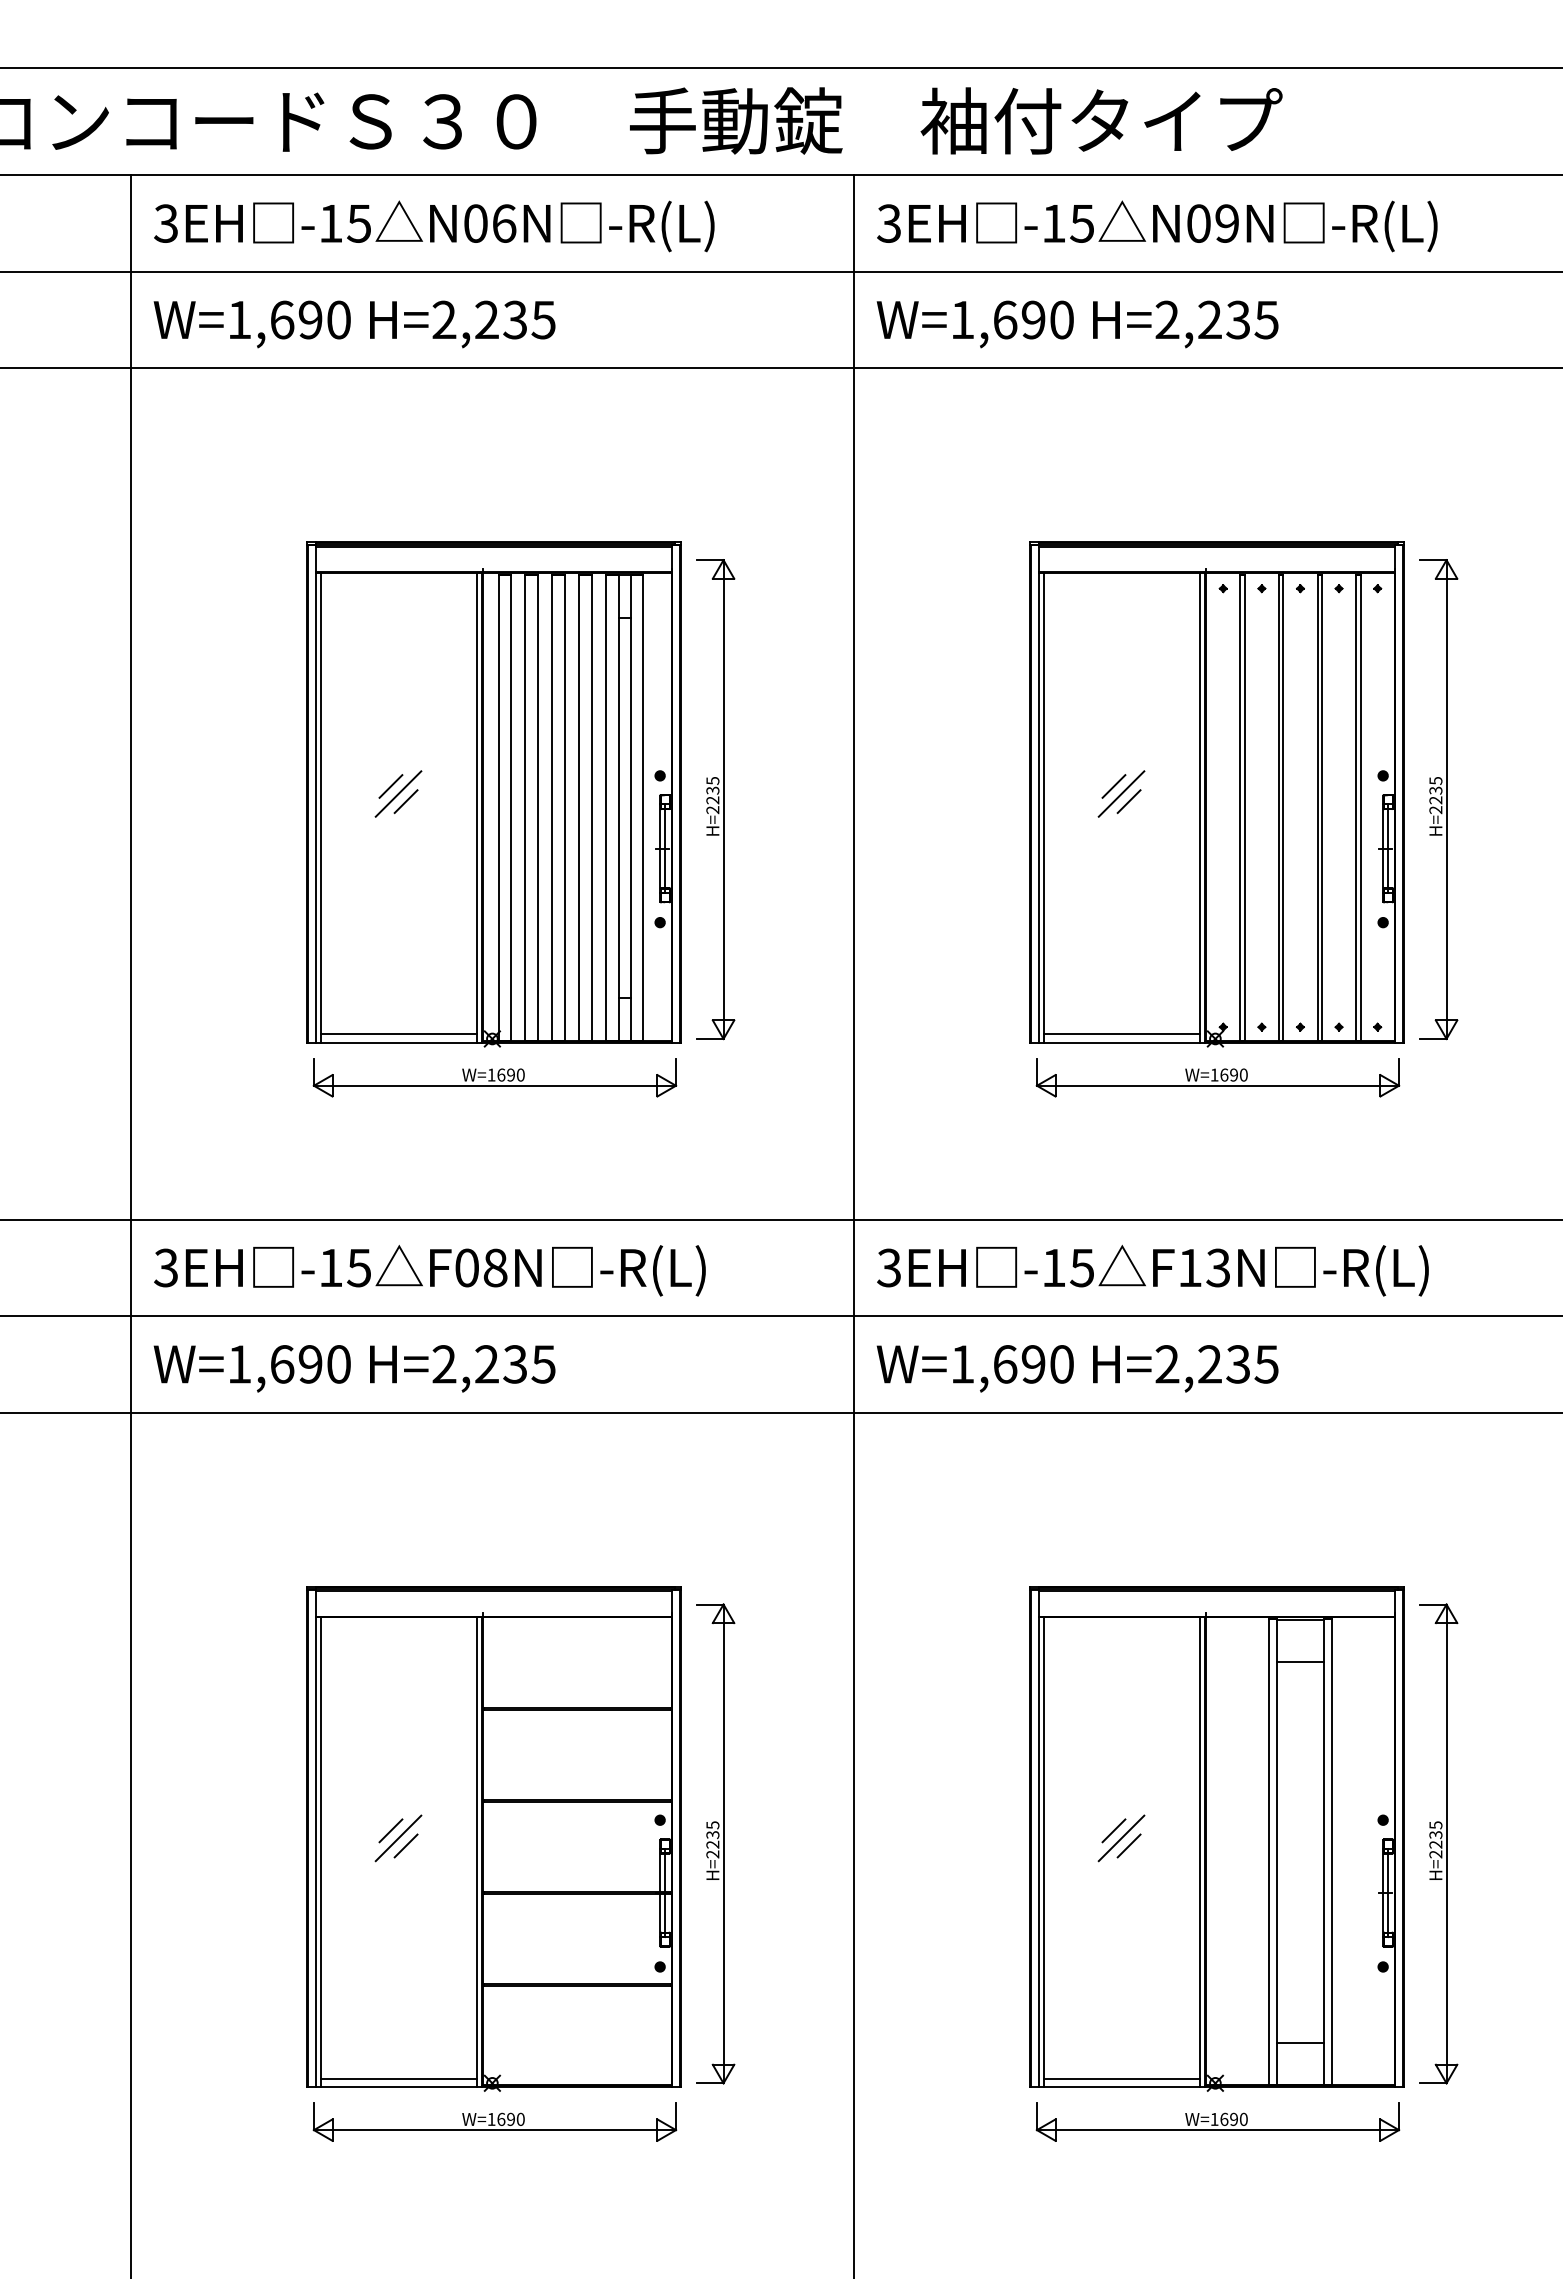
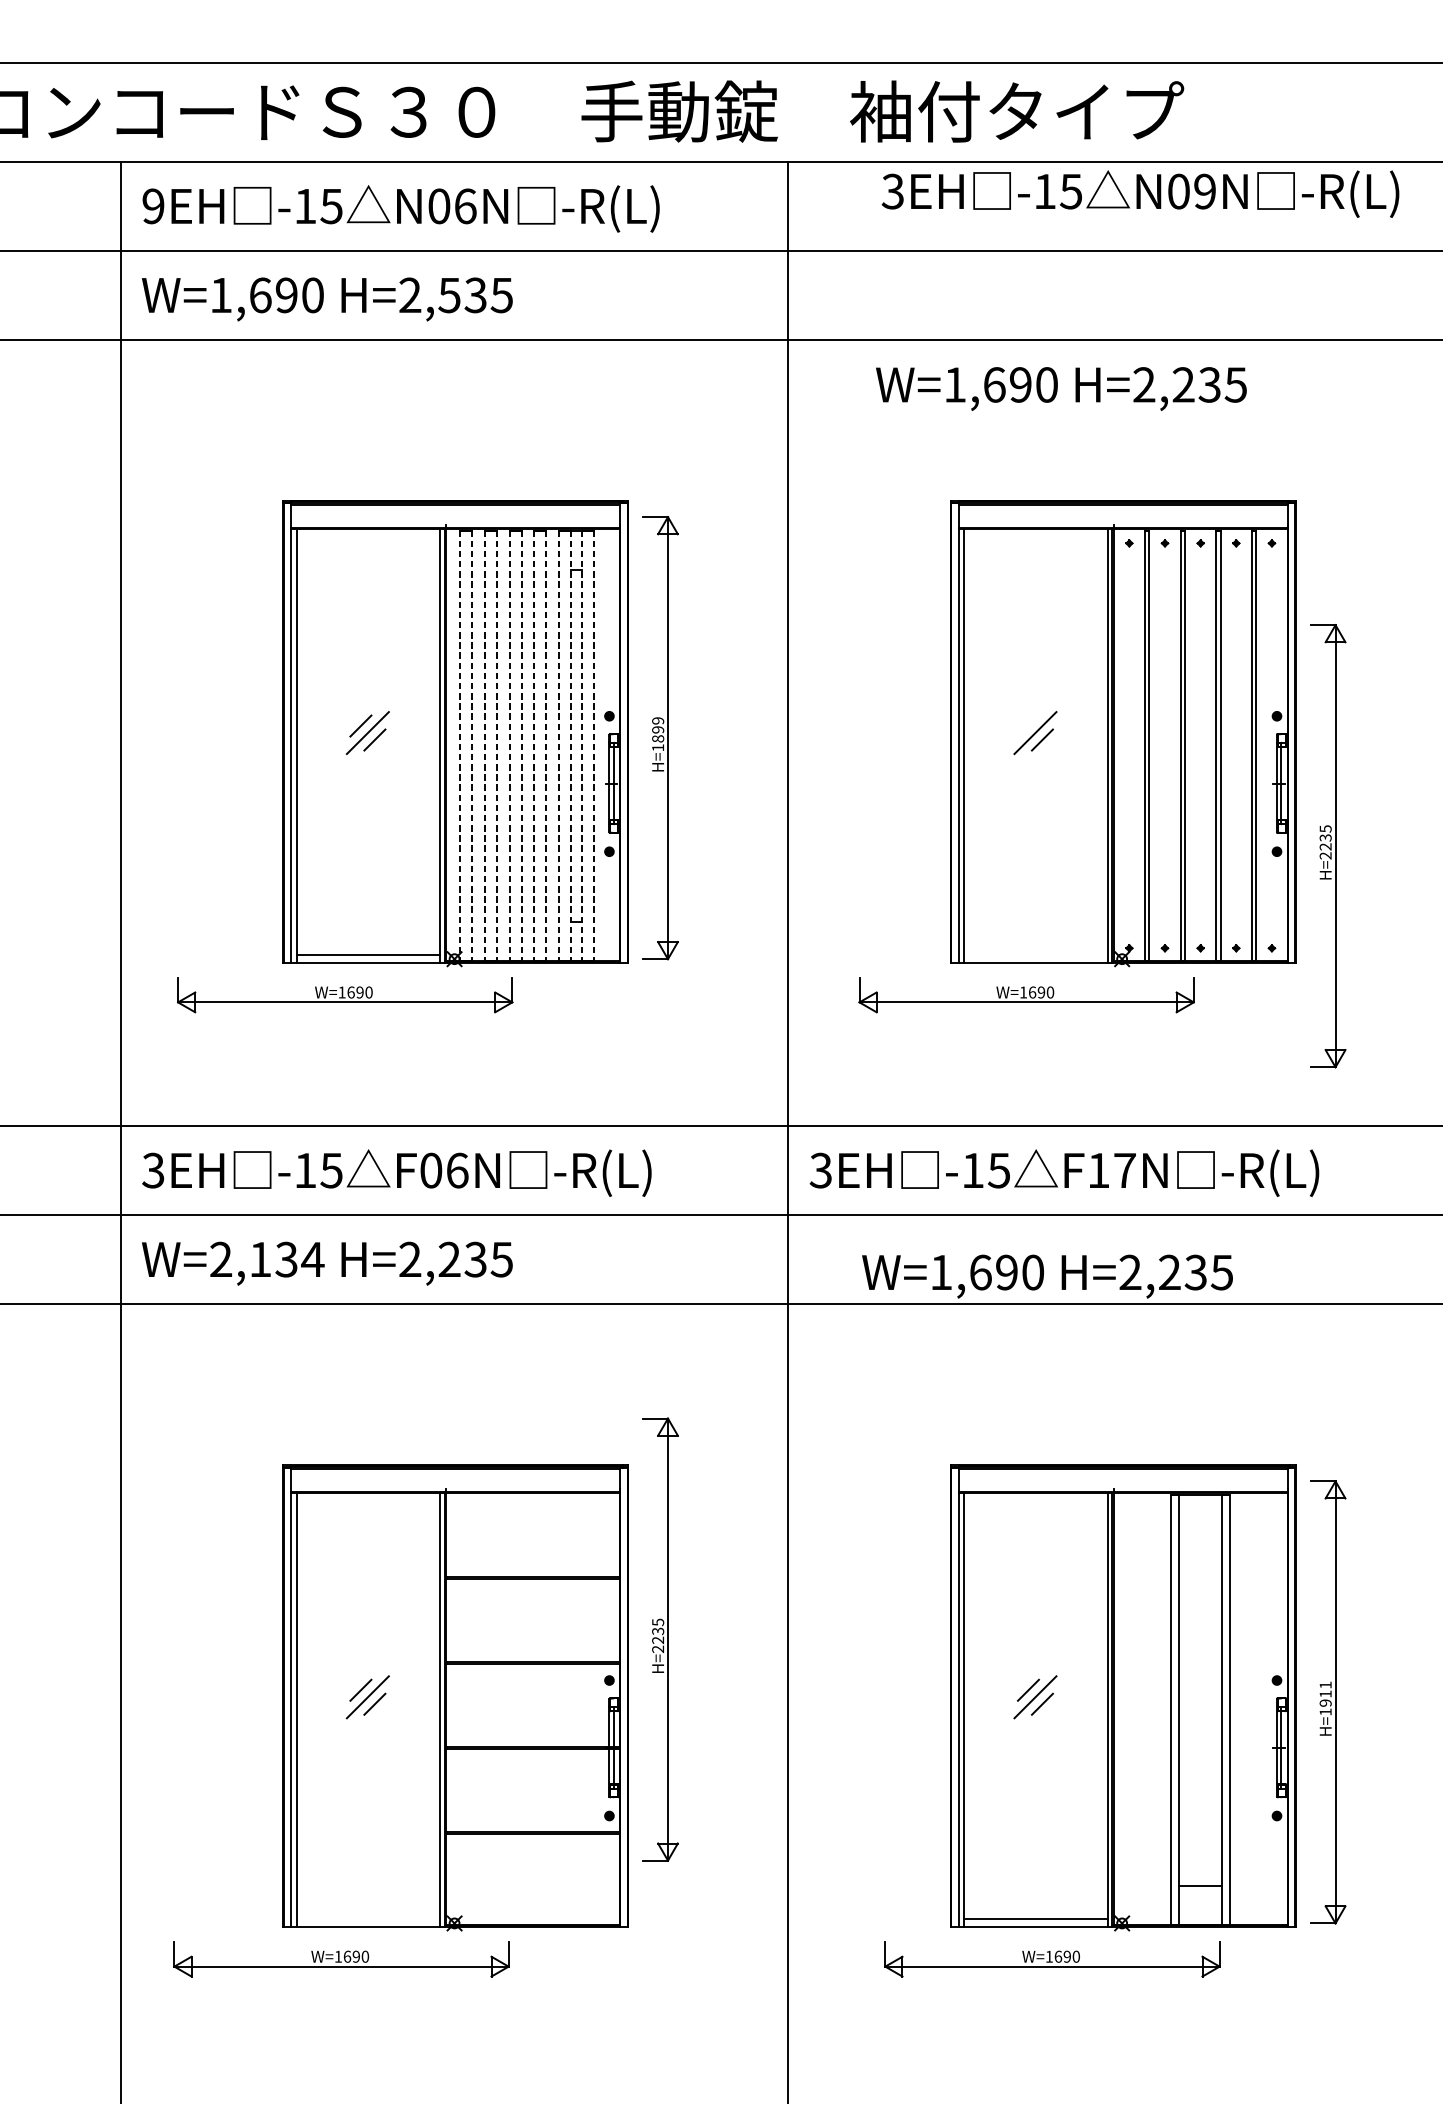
text: (165, 223) -> (152, 206), 3EH -> 9EH
text: (1157, 226) -> (1140, 194), moved
text: (486, 319) -> (449, 294), H=2,235 -> H=2,535
text: (1077, 324) -> (1061, 389), moved
line: (1113, 786) -> (1028, 726), removed
text: (712, 795) -> (657, 734), H=2235 -> H=1899
part: (1438, 799) -> (1328, 846), moved
line: (498, 808) -> (460, 746), solid -> dashed
line: (511, 808) -> (472, 746), solid -> dashed
line: (525, 808) -> (485, 746), solid -> dashed
line: (538, 808) -> (497, 746), solid -> dashed
line: (552, 808) -> (510, 746), solid -> dashed
line: (565, 808) -> (522, 746), solid -> dashed
line: (578, 808) -> (534, 746), solid -> dashed
line: (591, 808) -> (546, 746), solid -> dashed
line: (605, 808) -> (558, 746), solid -> dashed
line: (618, 808) -> (571, 746), solid -> dashed
line: (630, 808) -> (582, 746), solid -> dashed
line: (643, 808) -> (594, 746), solid -> dashed
line: (1121, 1034) -> (1035, 955), removed
part: (494, 1077) -> (344, 994), moved
part: (1217, 1077) -> (1026, 994), moved
text: (495, 1267) -> (457, 1170), F08N -> F06N
text: (1218, 1267) -> (1124, 1170), F13N -> F17N
text: (289, 1364) -> (267, 1259), W=1,690 -> W=2,134
text: (1077, 1368) -> (1047, 1276), moved
line: (1300, 1661) -> (1200, 1533), removed
text: (1435, 1839) -> (1325, 1698), H=2235 -> H=1911
part: (715, 1843) -> (660, 1639), moved
line: (398, 2078) -> (367, 1918), removed
part: (494, 2121) -> (341, 1958), moved
part: (1217, 2121) -> (1052, 1958), moved

